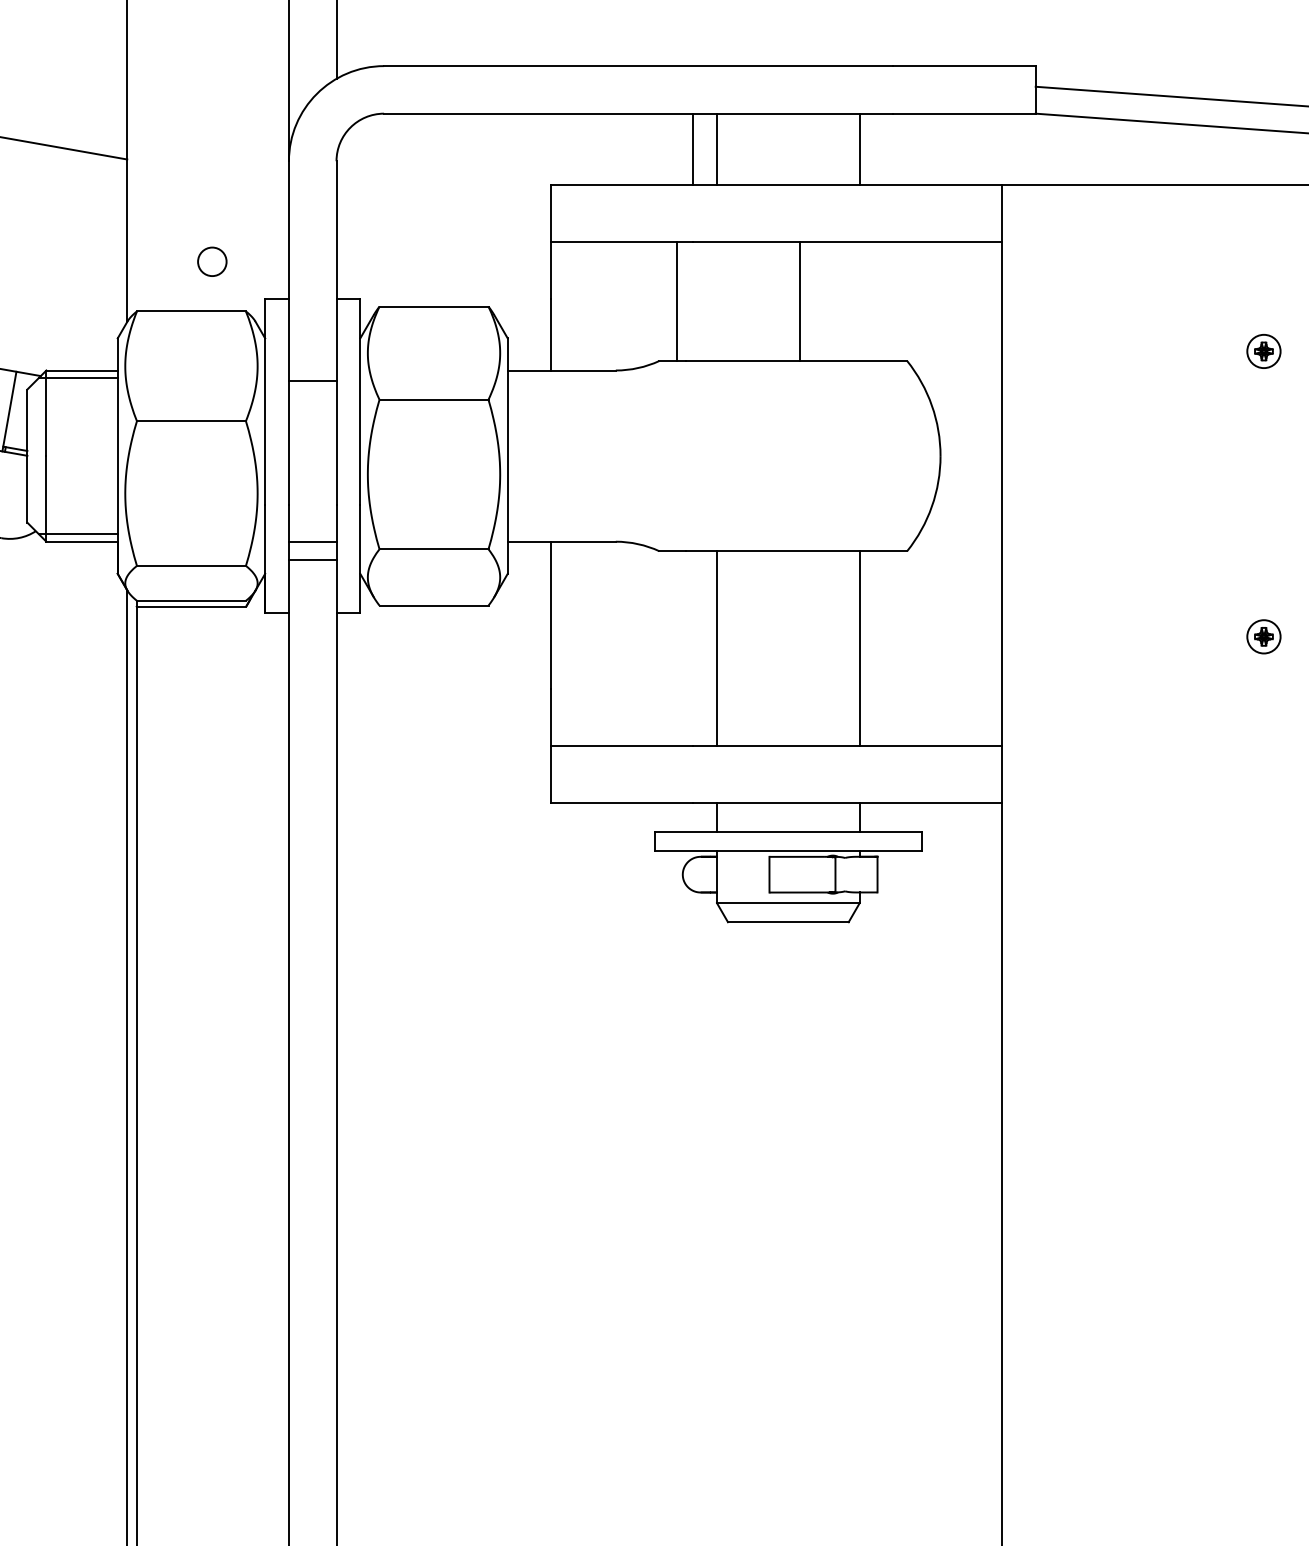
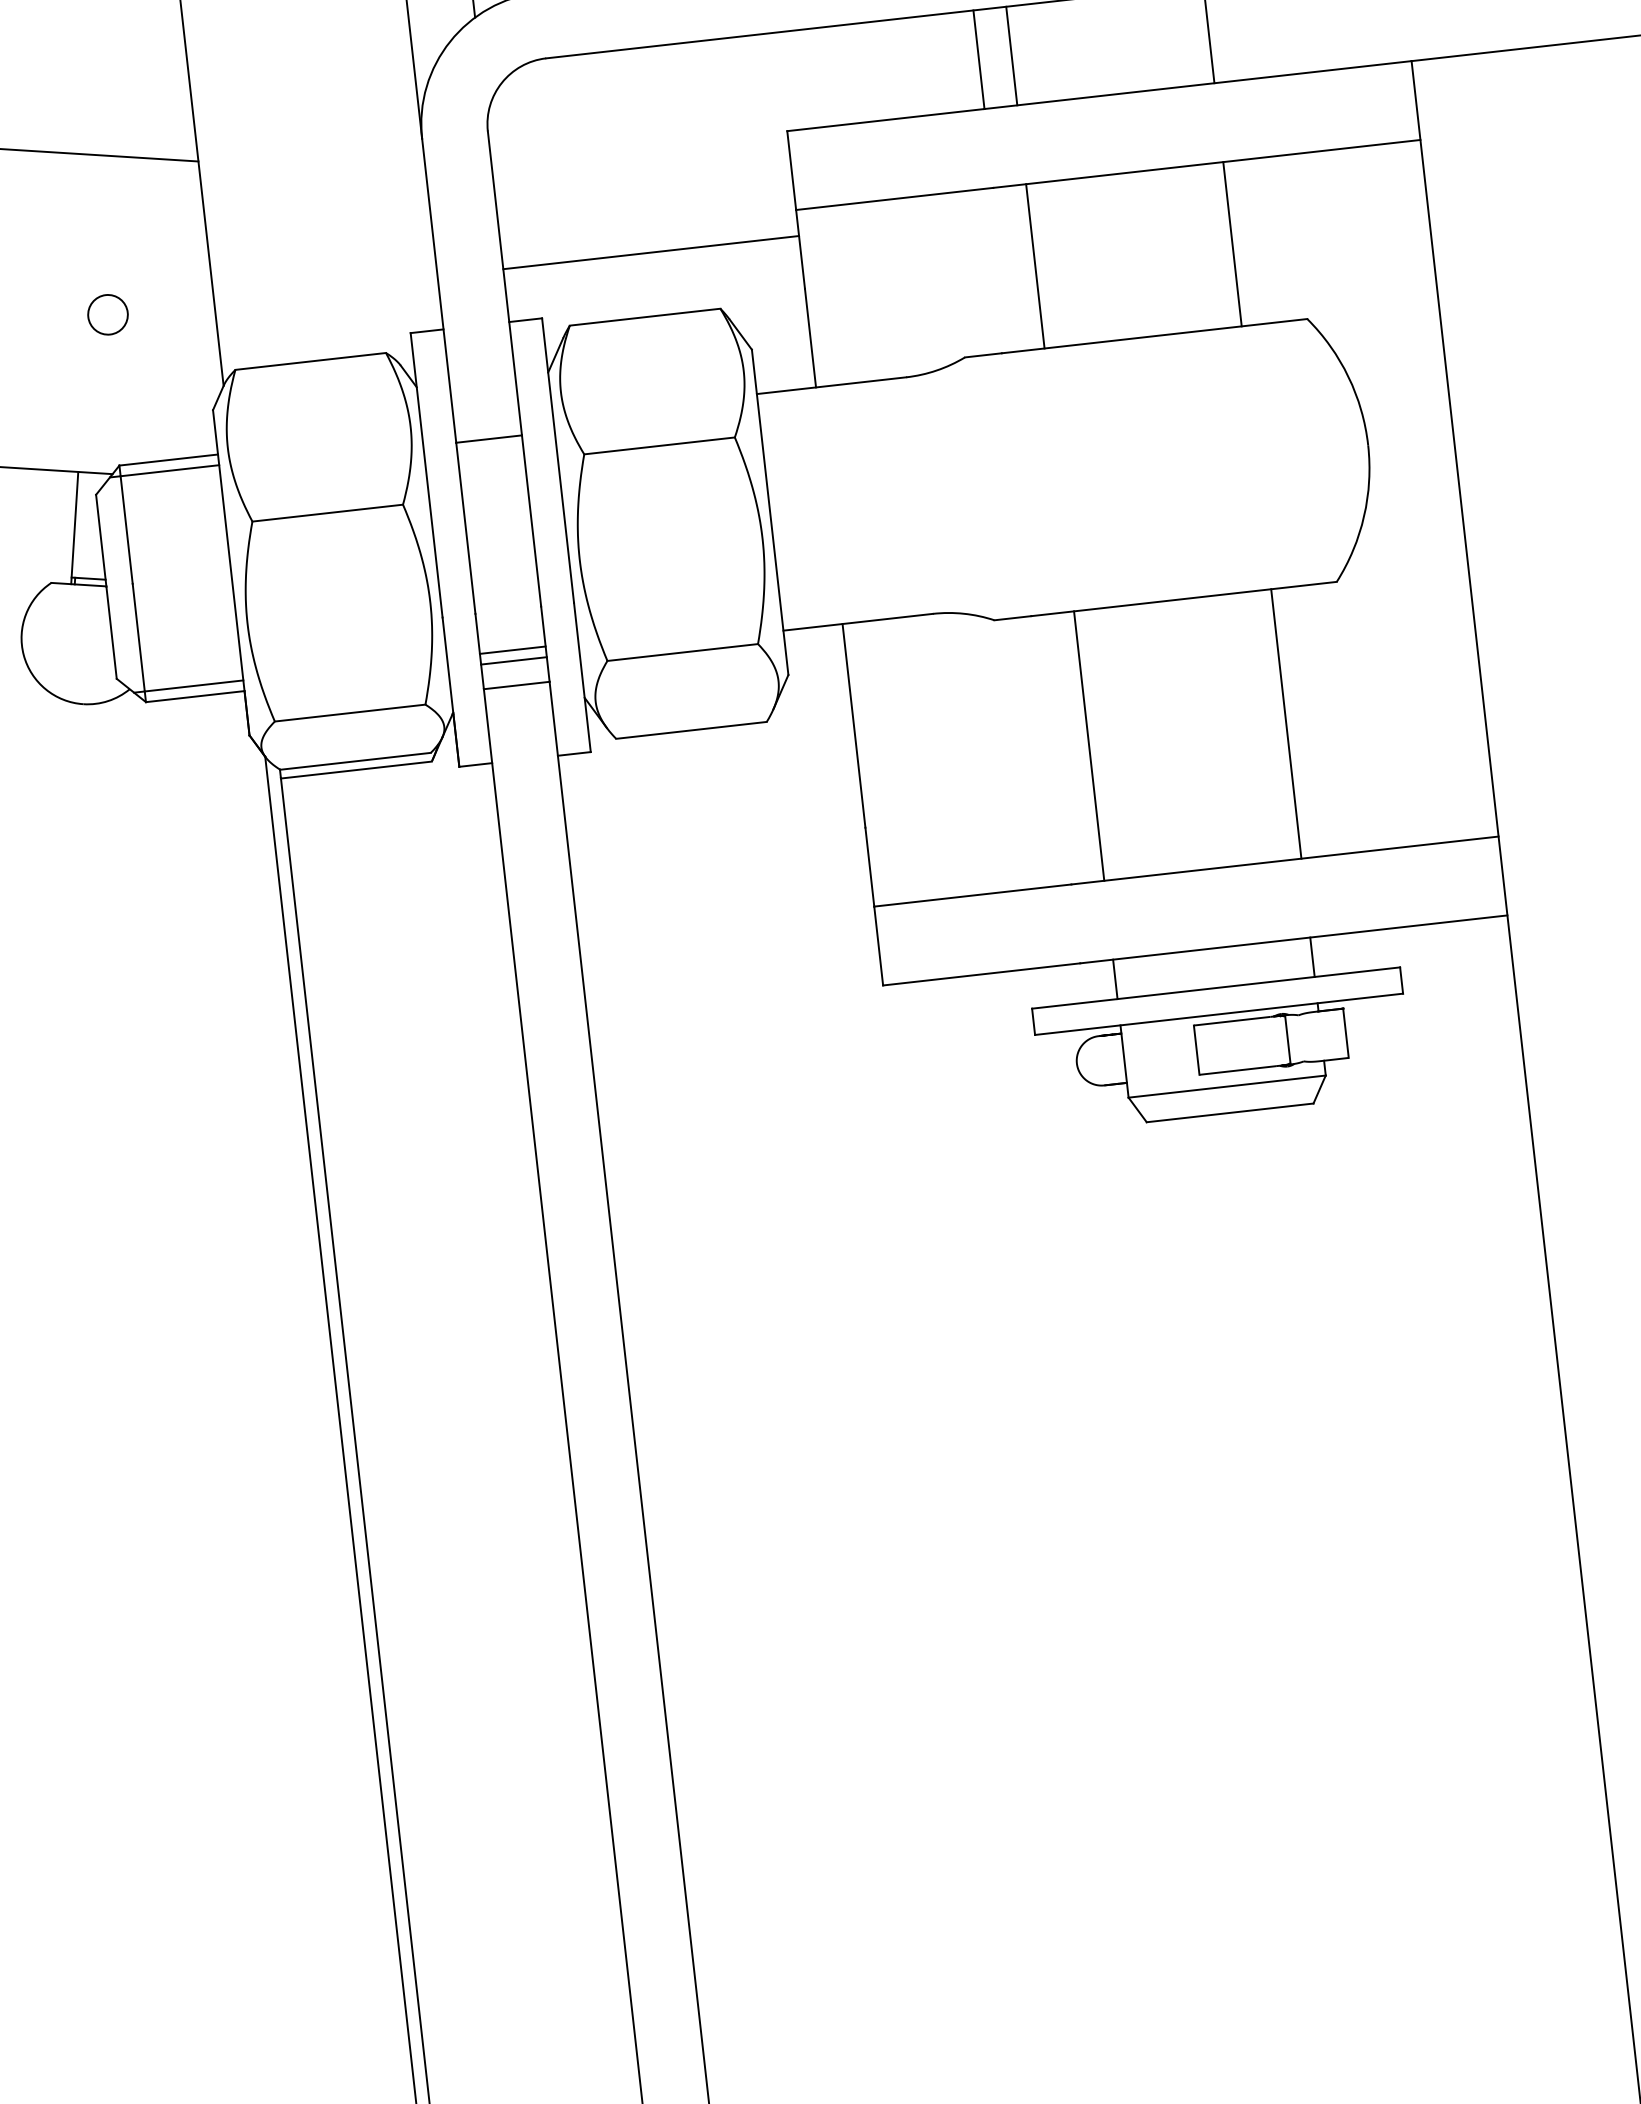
line: (443, 260) -> (651, 252), added
circle: (212, 261) -> (108, 314), moved
line: (677, 301) -> (1036, 266), moved
line: (799, 301) -> (1232, 244), moved
line: (312, 534) -> (512, 650), added

